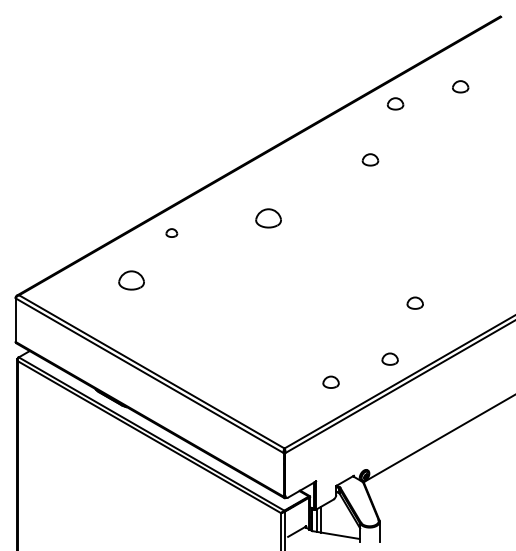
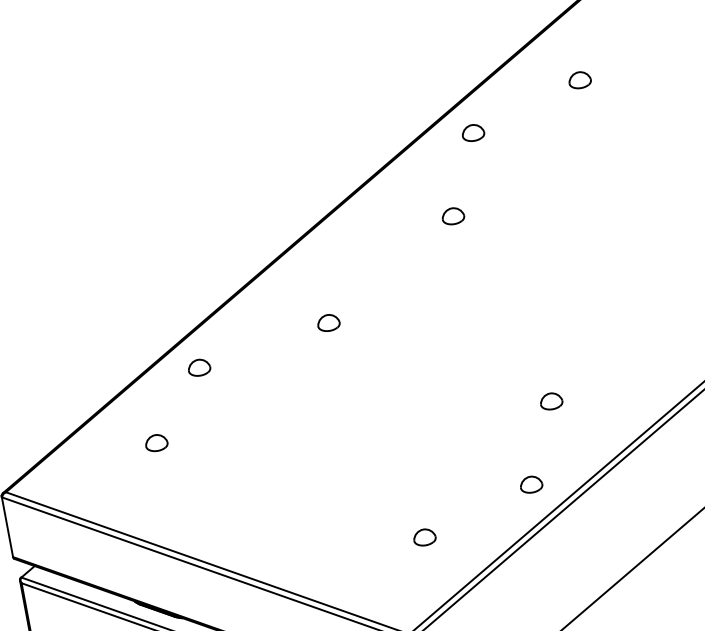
part: (460, 86) -> (579, 79), moved
part: (268, 218) -> (328, 322), size x0.62
part: (171, 232) -> (198, 366), size x1.43
part: (131, 280) -> (156, 443), size x0.62
part: (330, 381) -> (423, 536), moved

